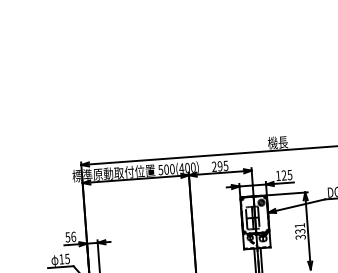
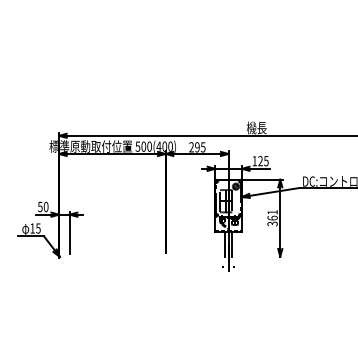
text: (300, 230) -> (272, 217), 331 -> 361
text: (73, 236) -> (46, 206), 56 -> 50

